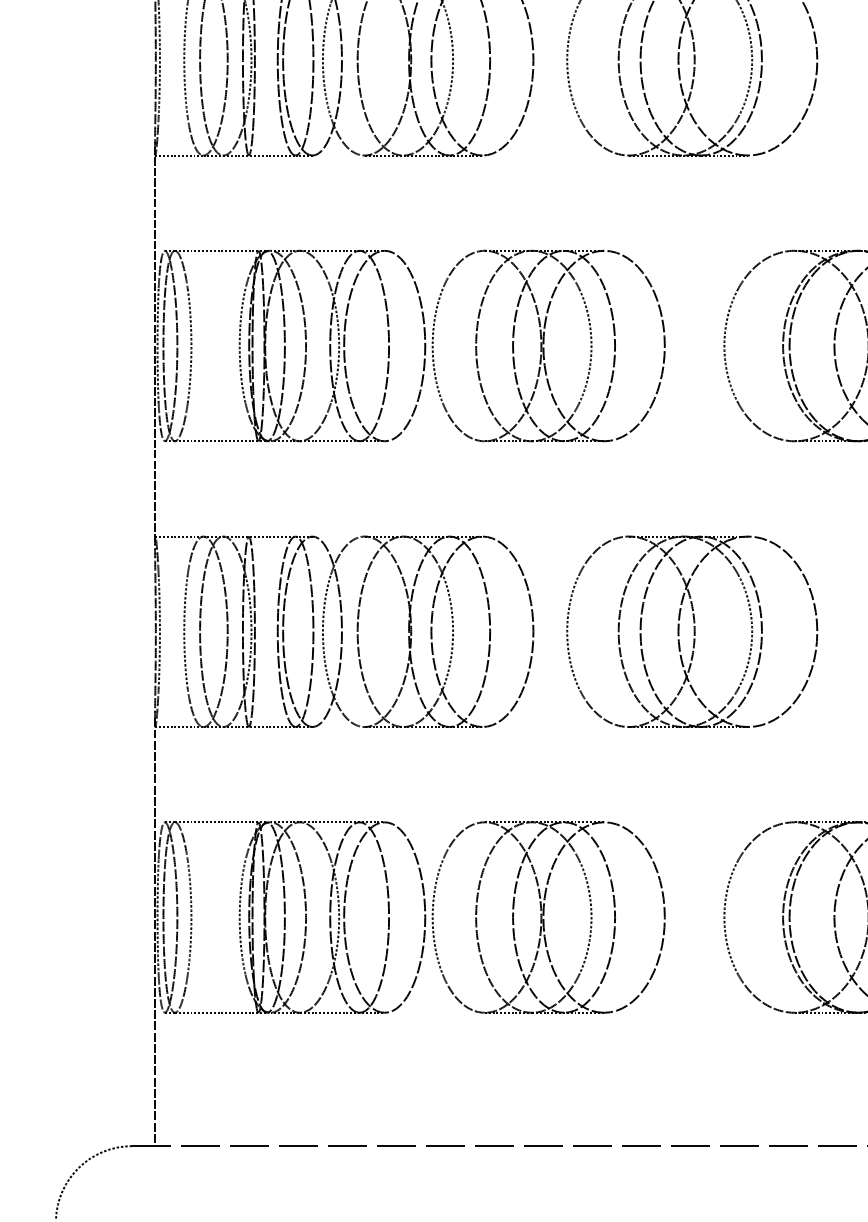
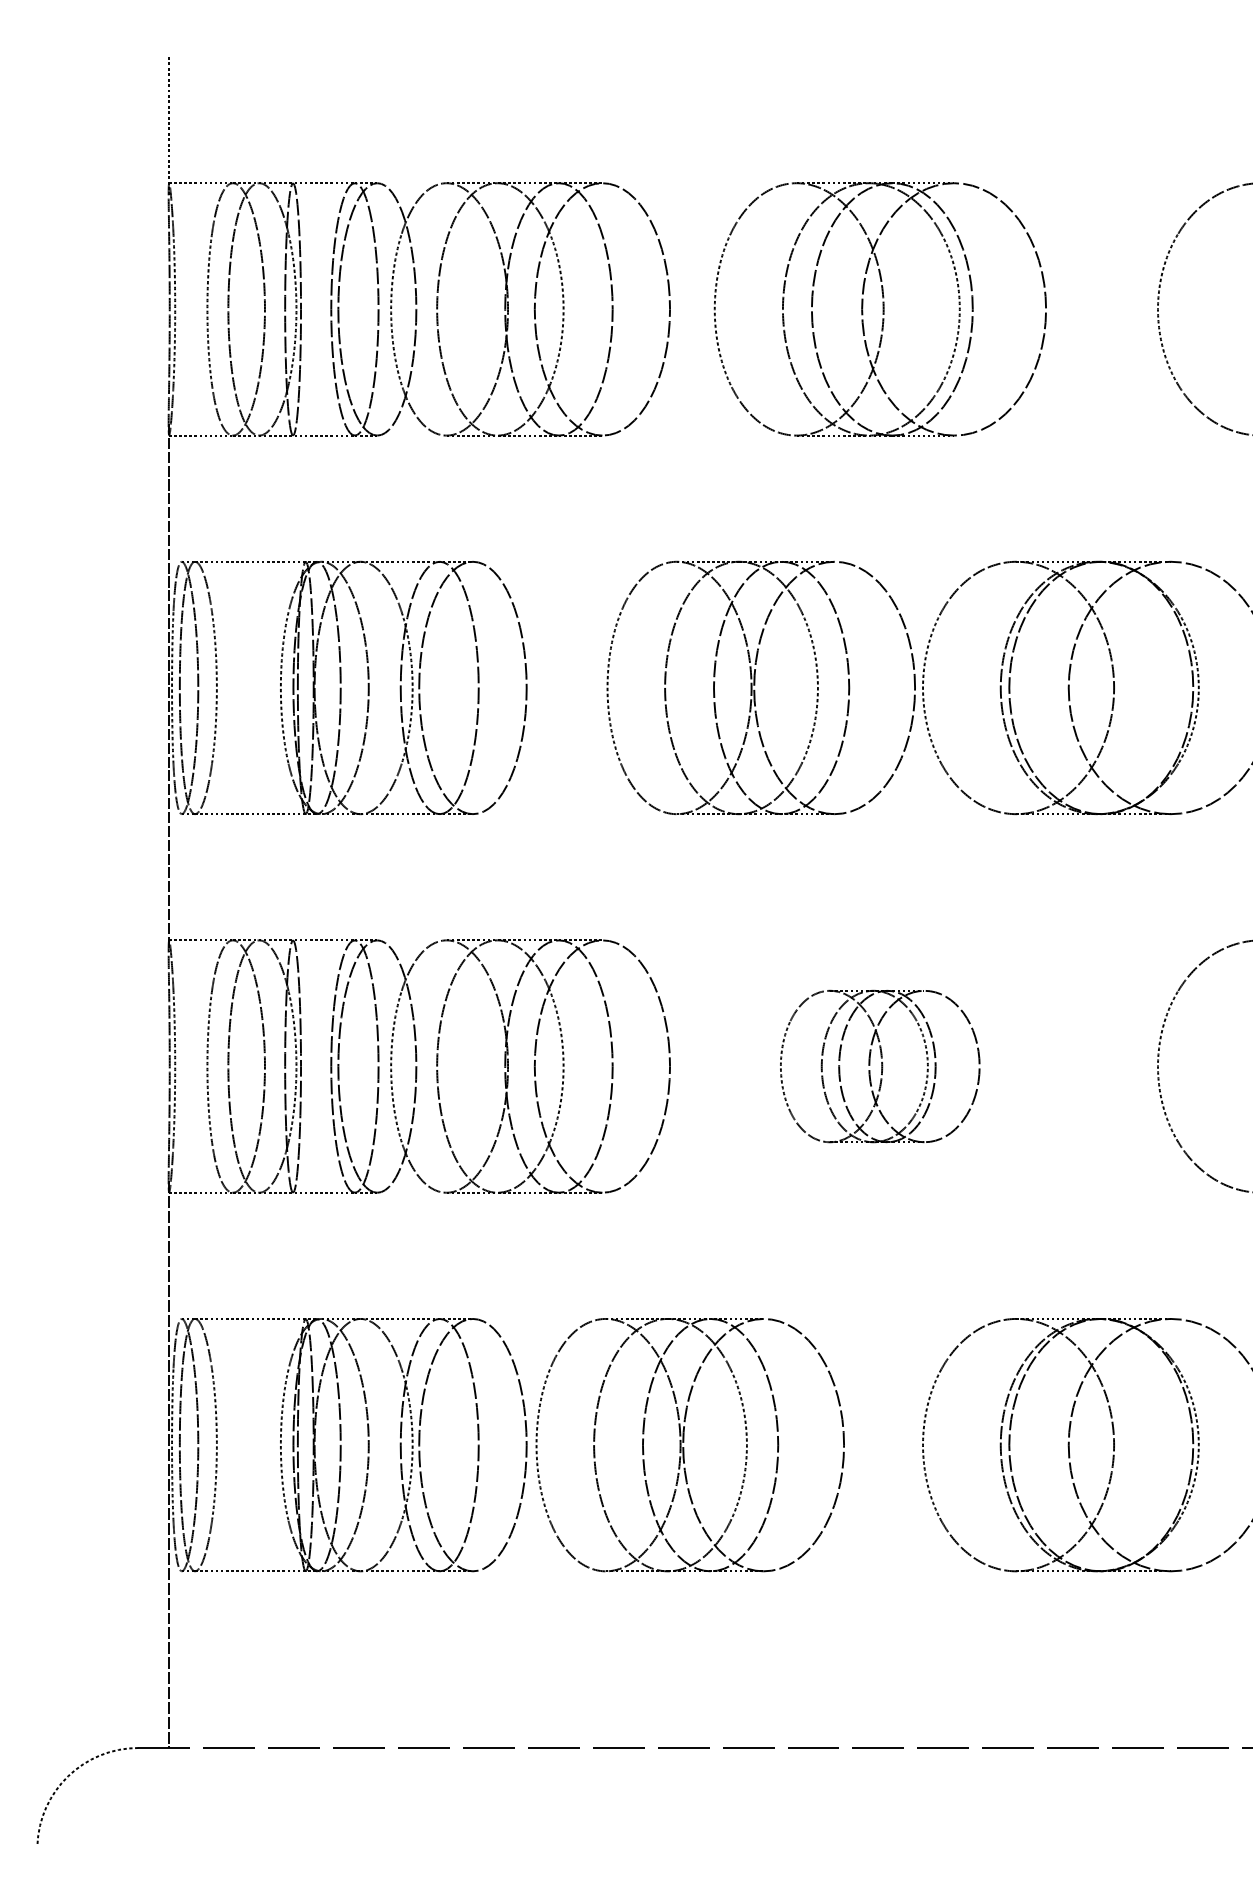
part: (548, 345) -> (760, 687), moved
part: (691, 631) -> (879, 1066), size x0.6

